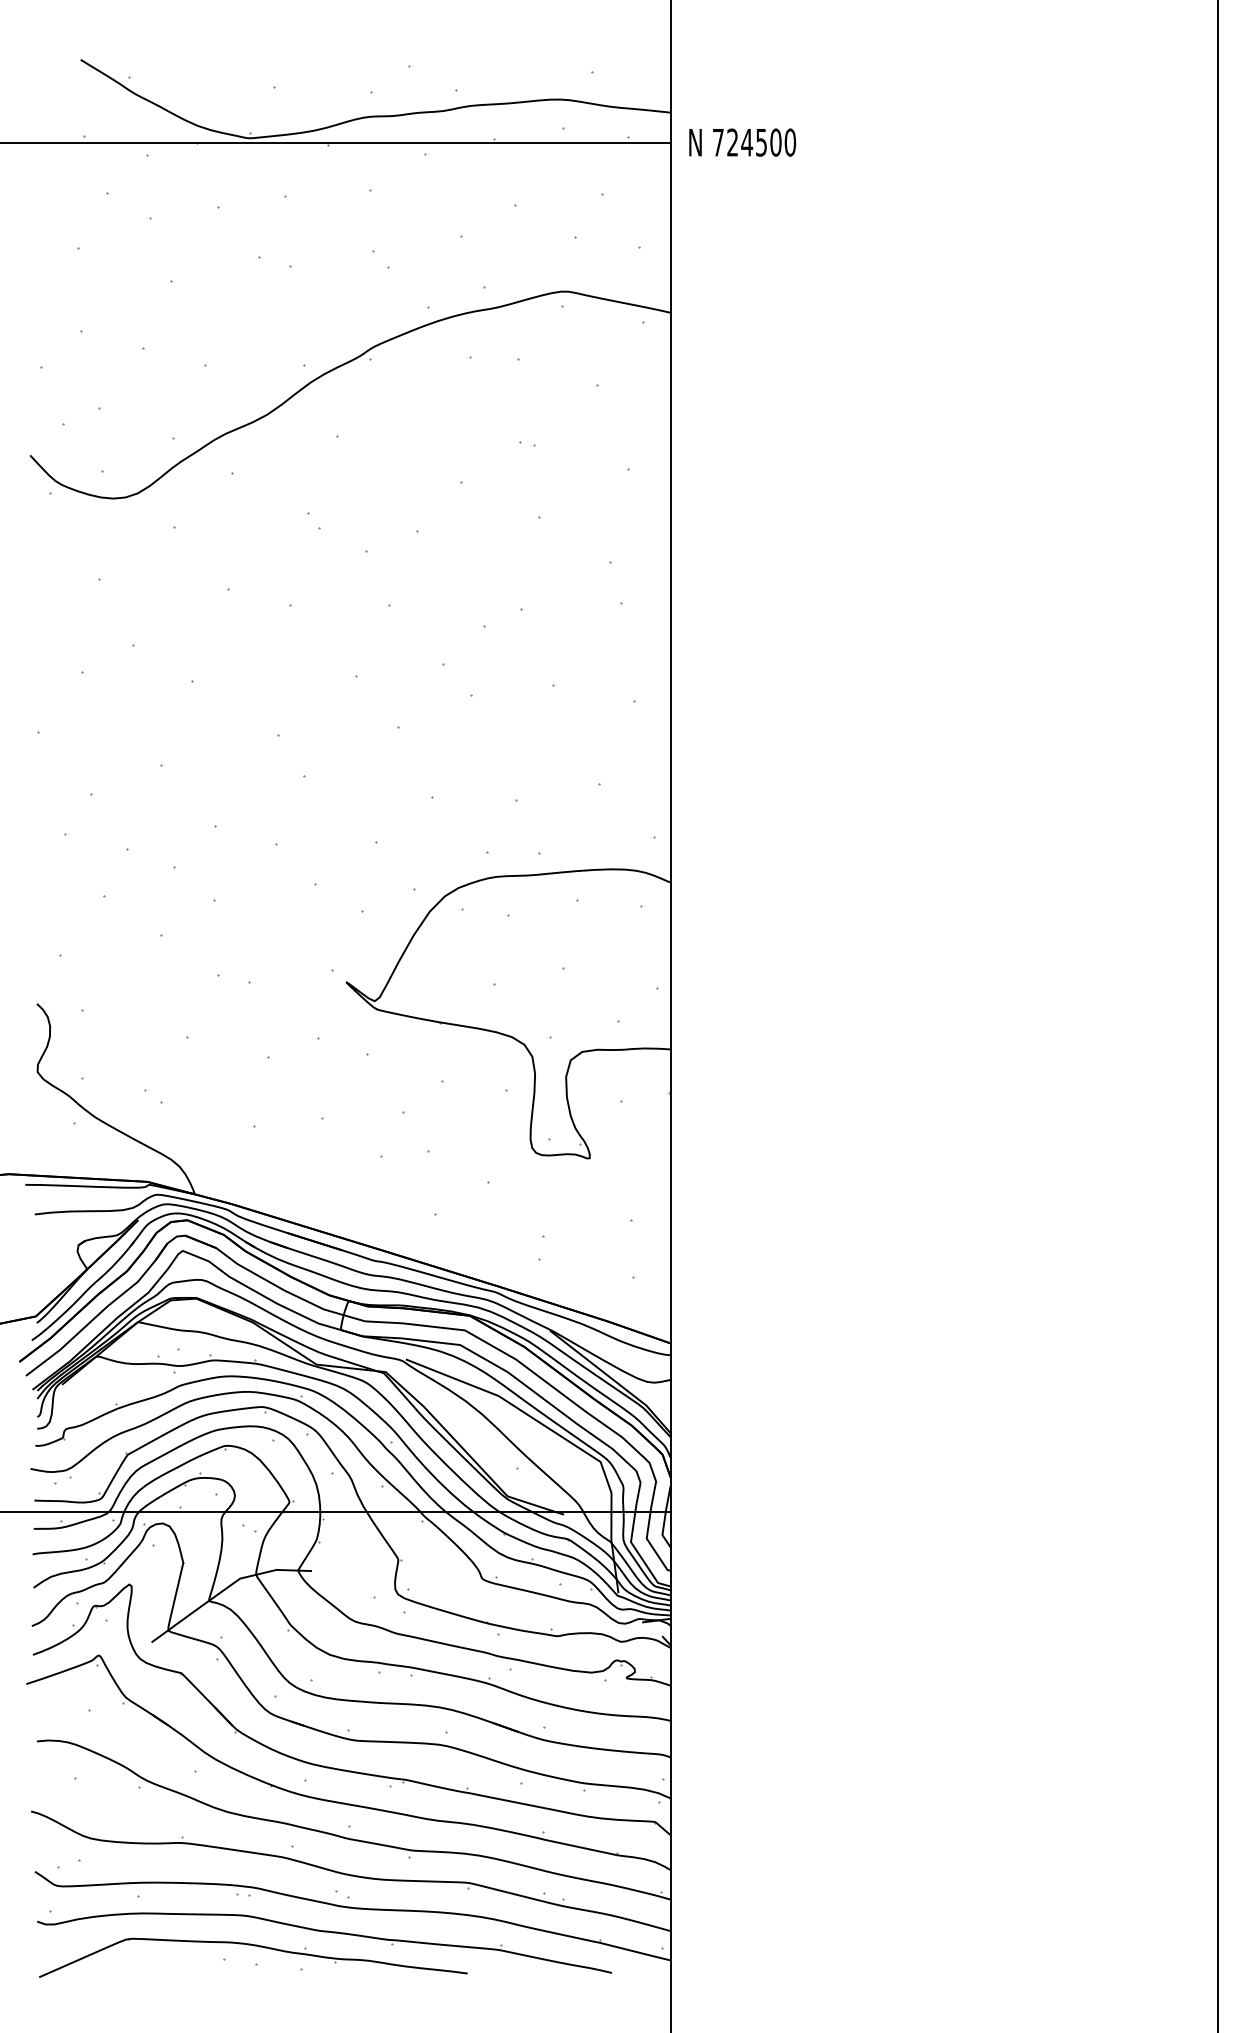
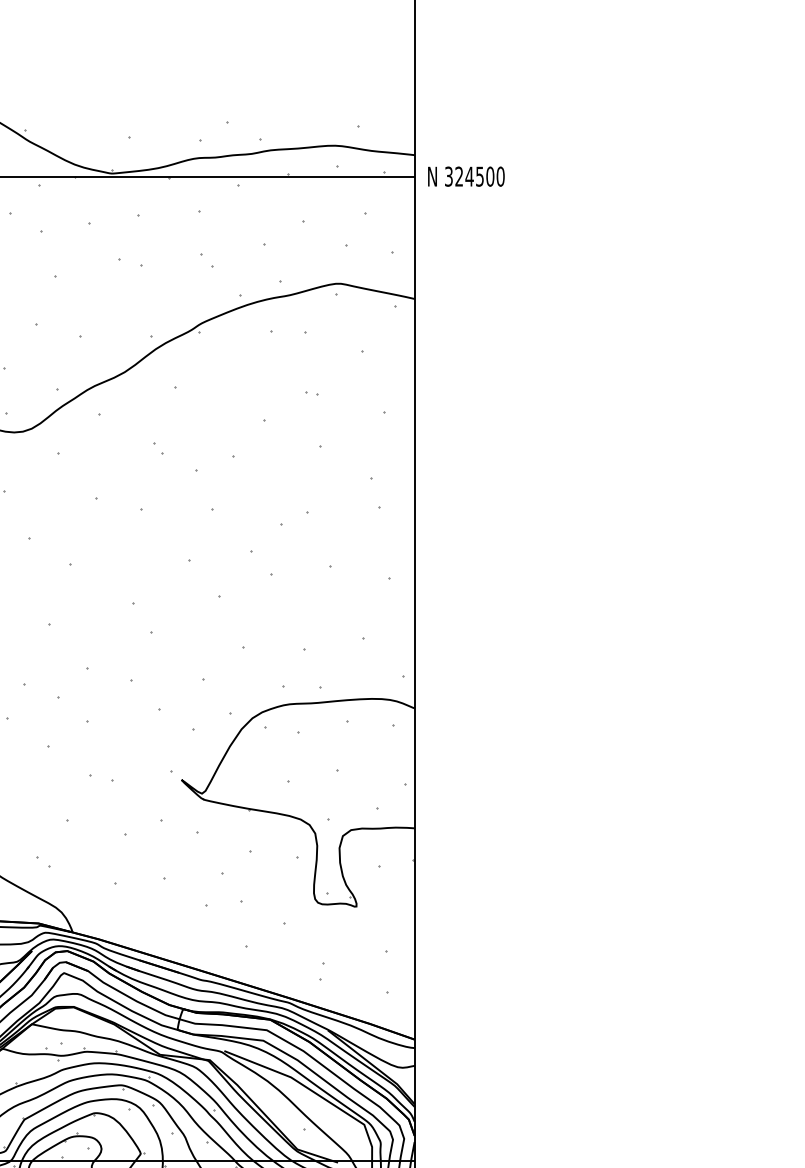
text: (718, 142) -> (449, 176), 724500 -> 324500

